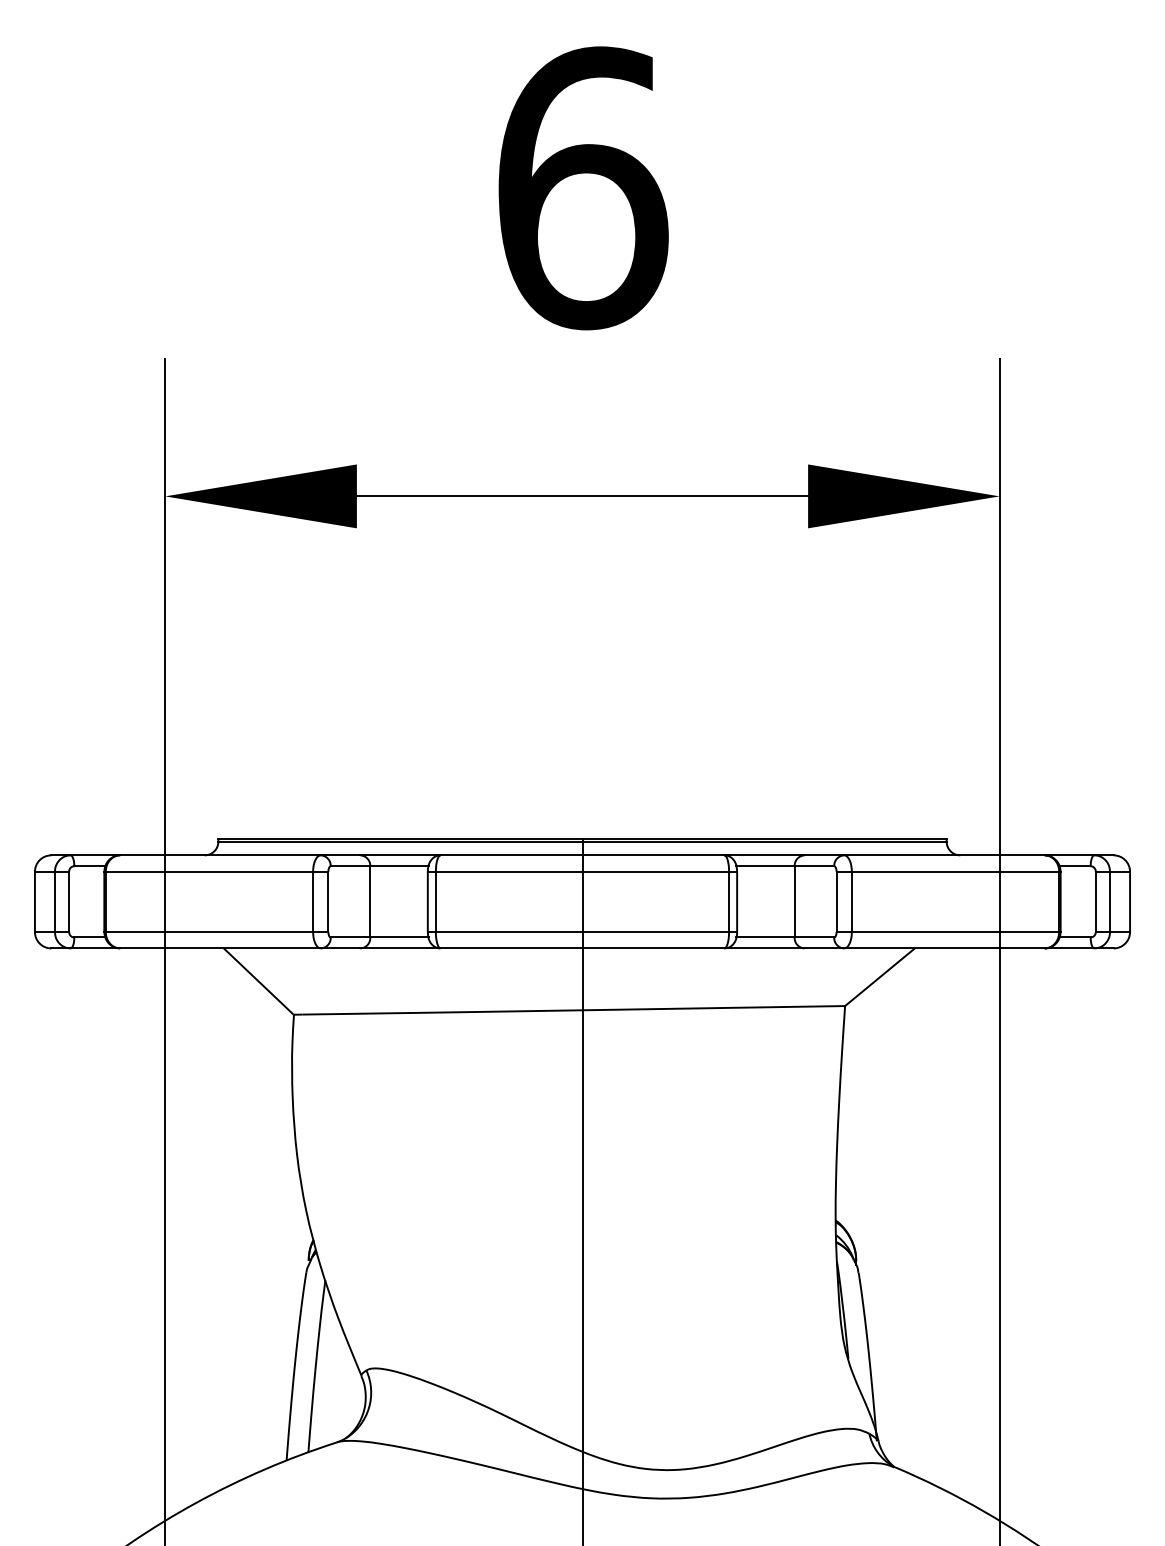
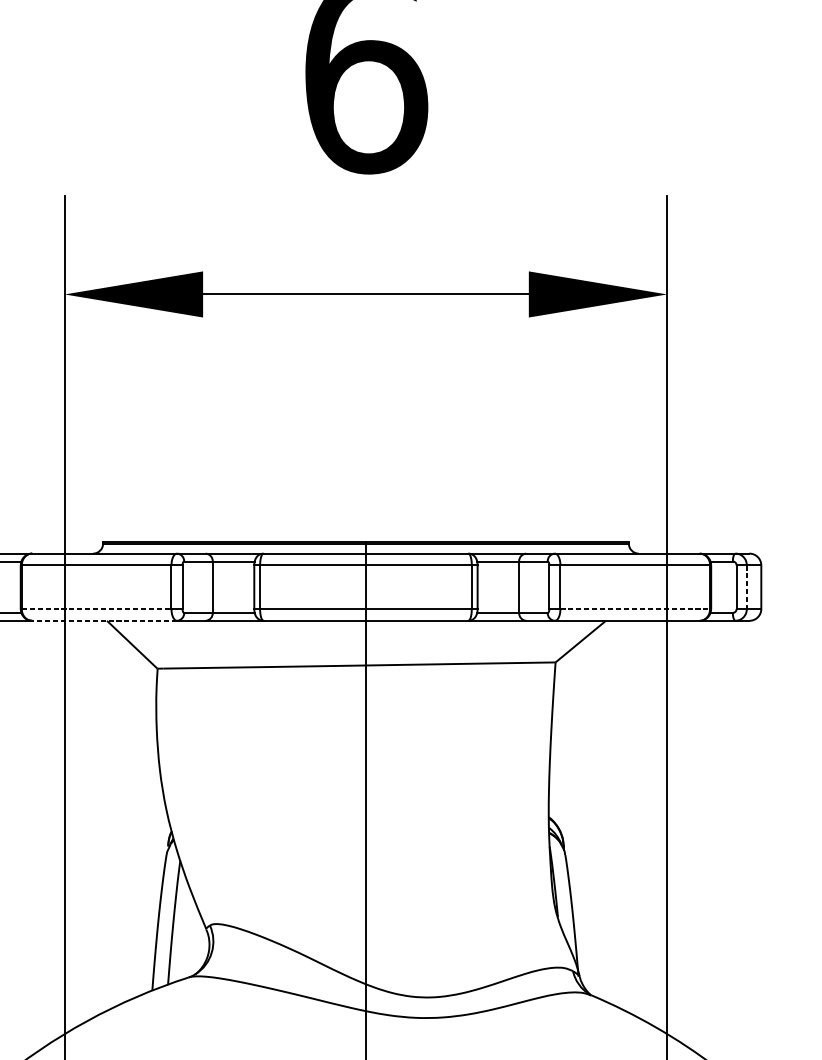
line: (1110, 902) -> (747, 587), solid -> dashed
line: (209, 932) -> (96, 609), solid -> dashed
line: (955, 932) -> (635, 609), solid -> dashed
line: (220, 948) -> (104, 620), solid -> dashed

